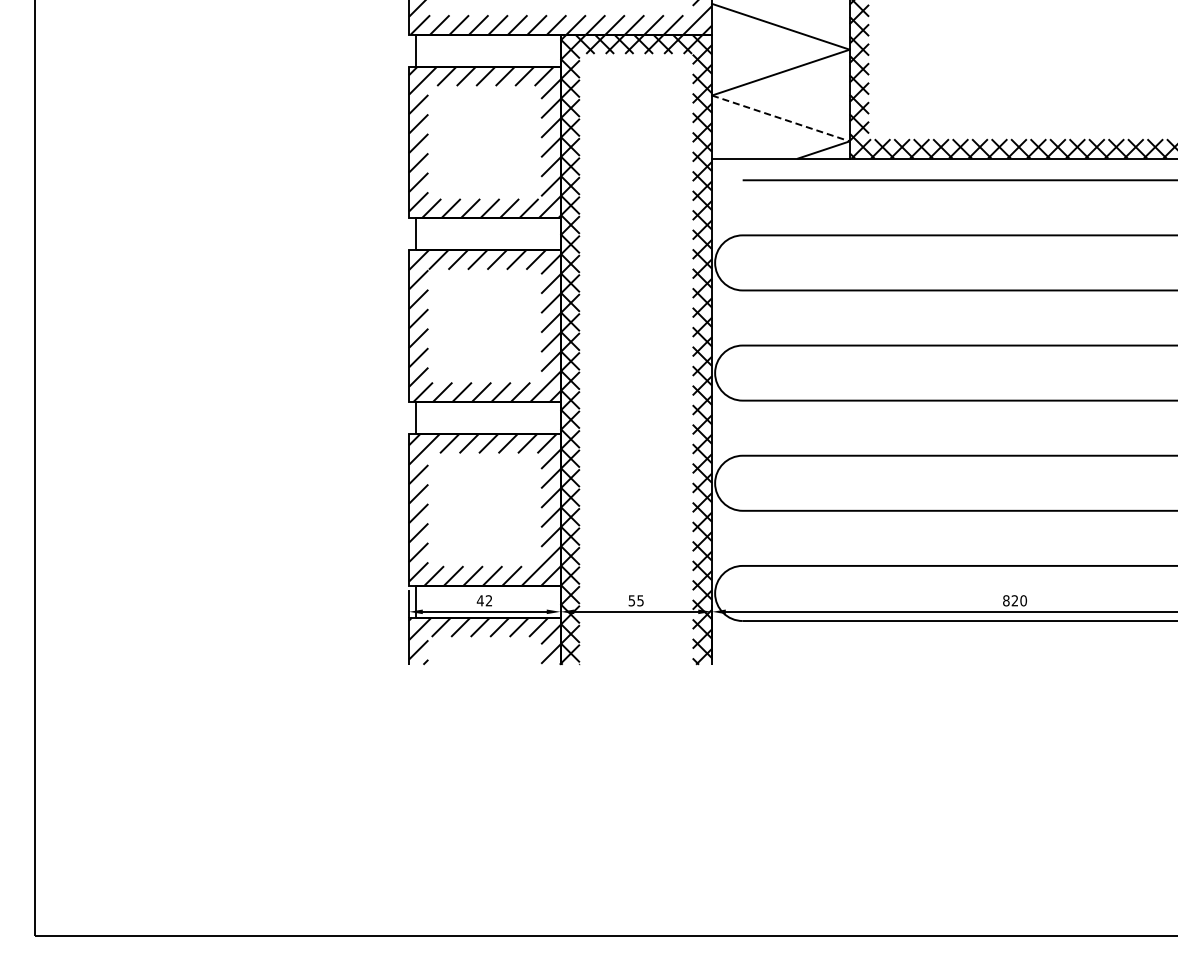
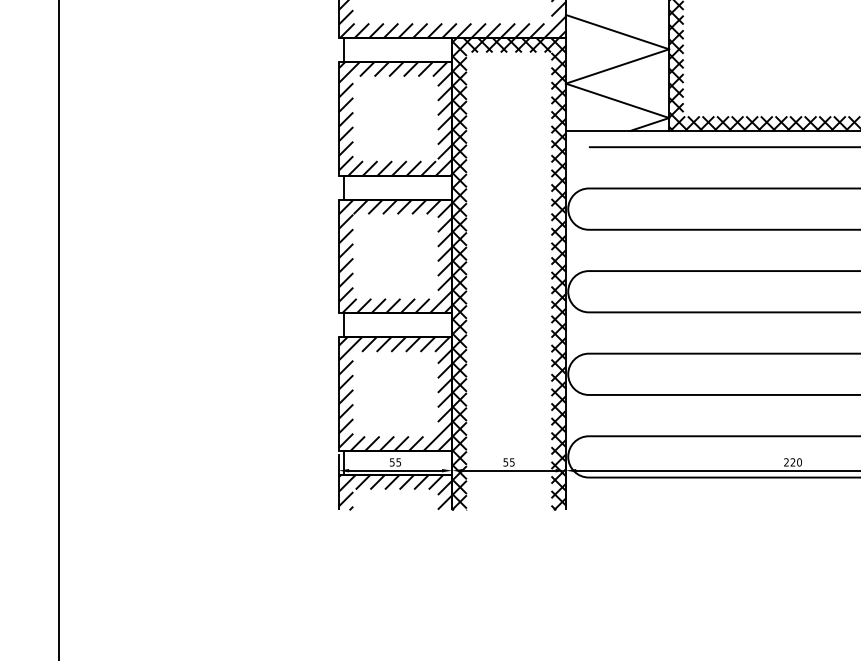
line: (780, 118) -> (617, 100), dashed -> solid
text: (484, 600) -> (395, 462), 42 -> 55
text: (1006, 600) -> (786, 462), 820 -> 220

